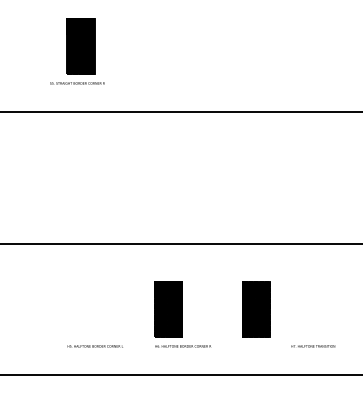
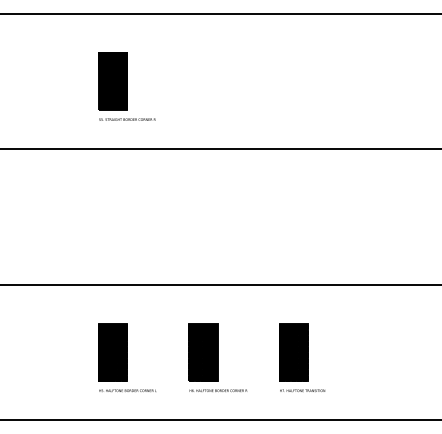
text: (77, 83) -> (127, 119), moved
part: (80, 309) -> (112, 352), added
text: (313, 346) -> (302, 390), moved

